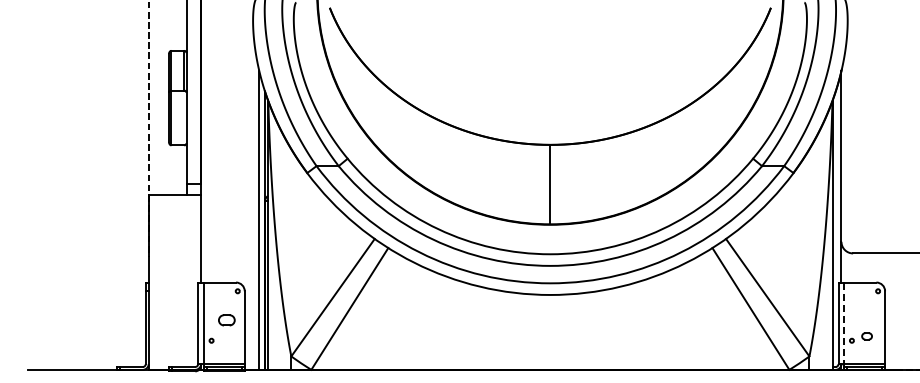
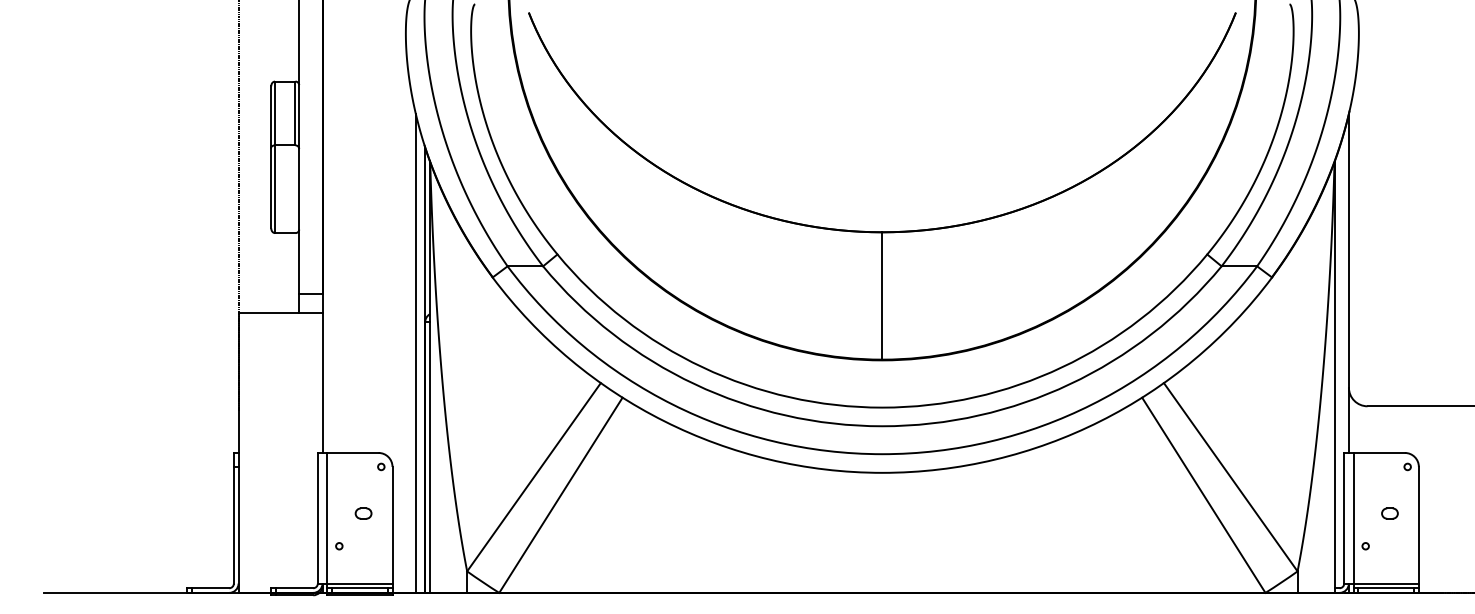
part: (226, 320) -> (363, 513), size x0.62
line: (844, 323) -> (1353, 518), dashed -> solid
part: (866, 336) -> (1389, 513), moved

